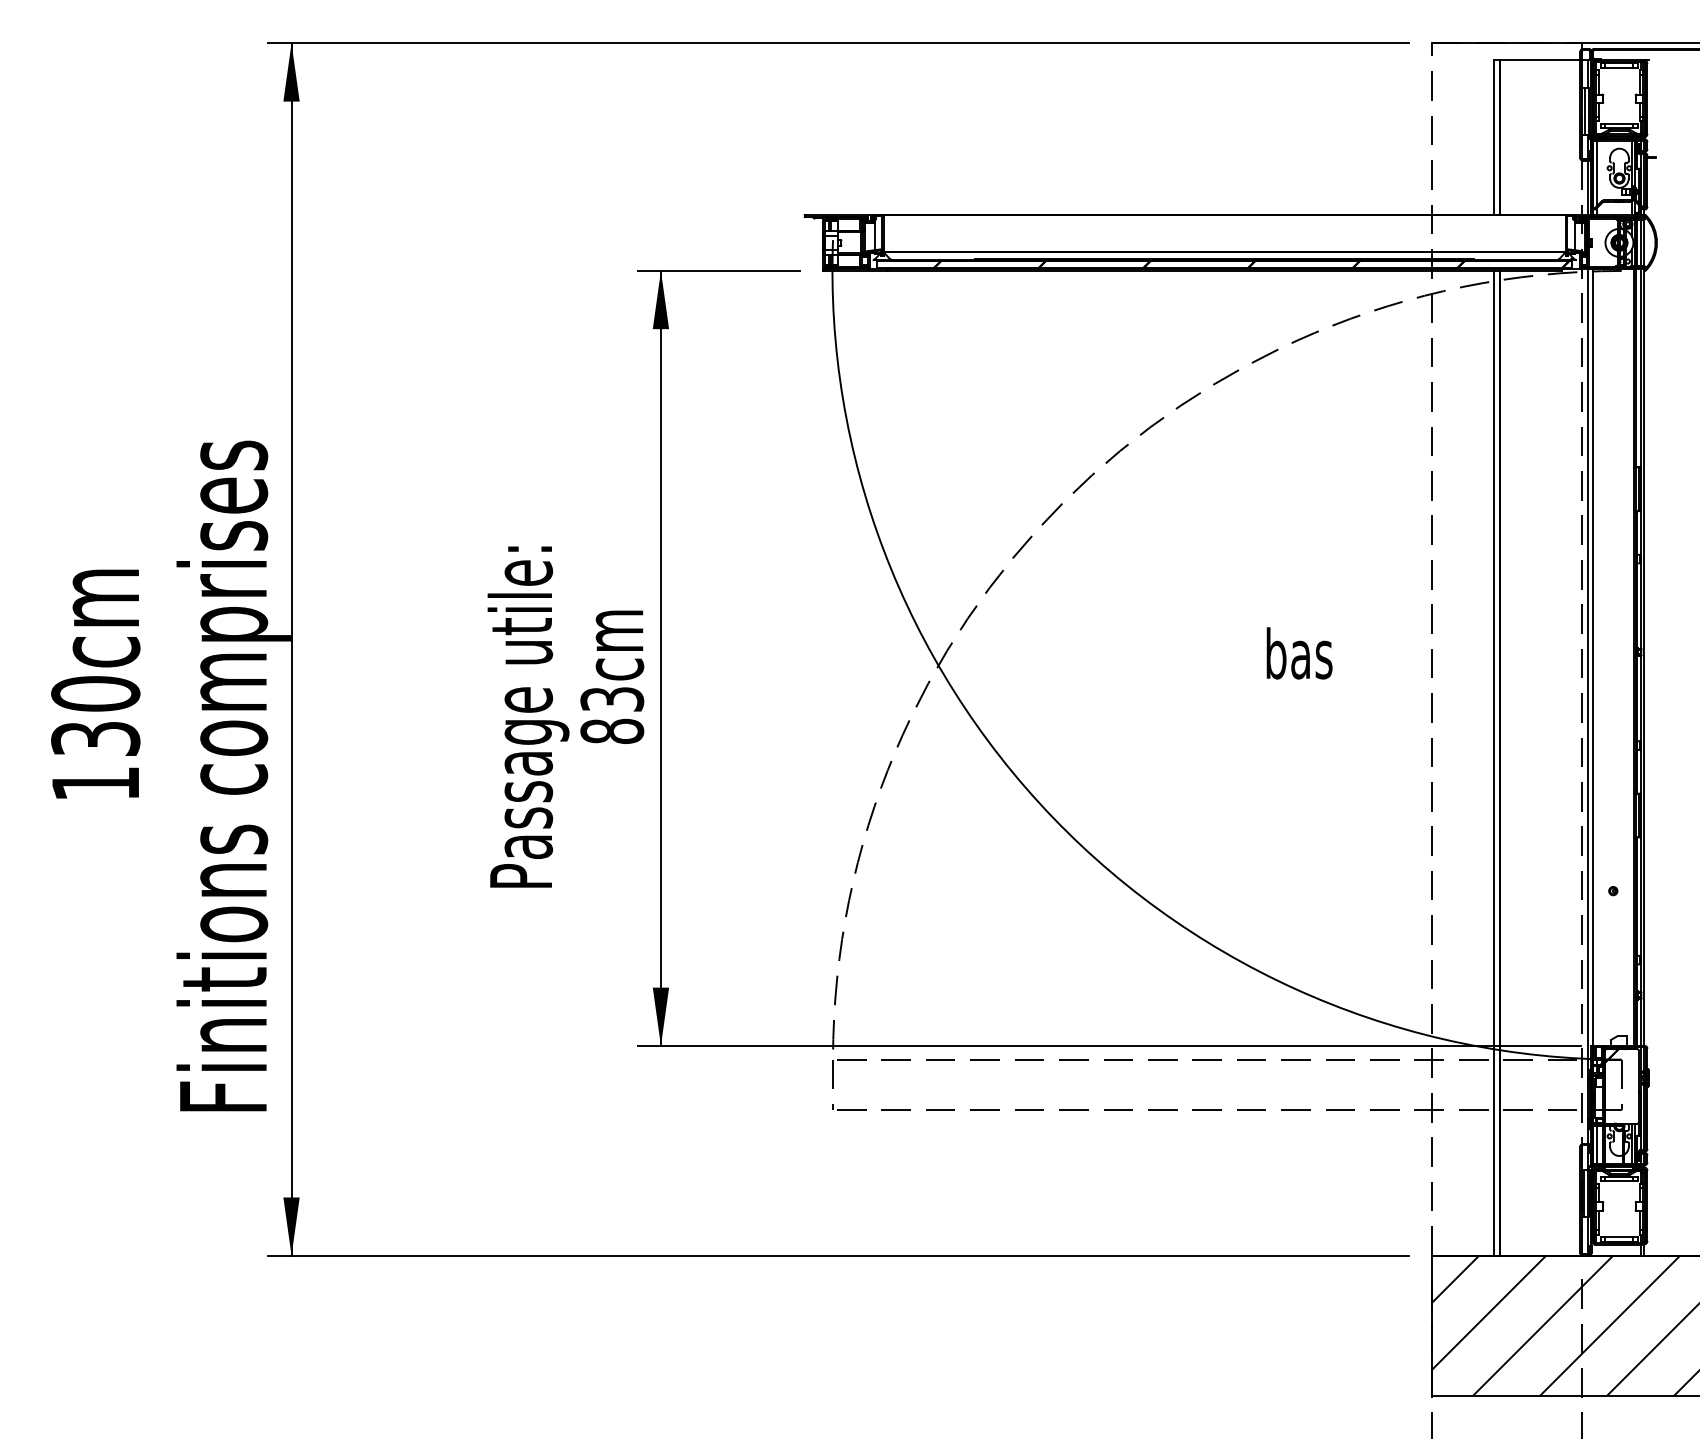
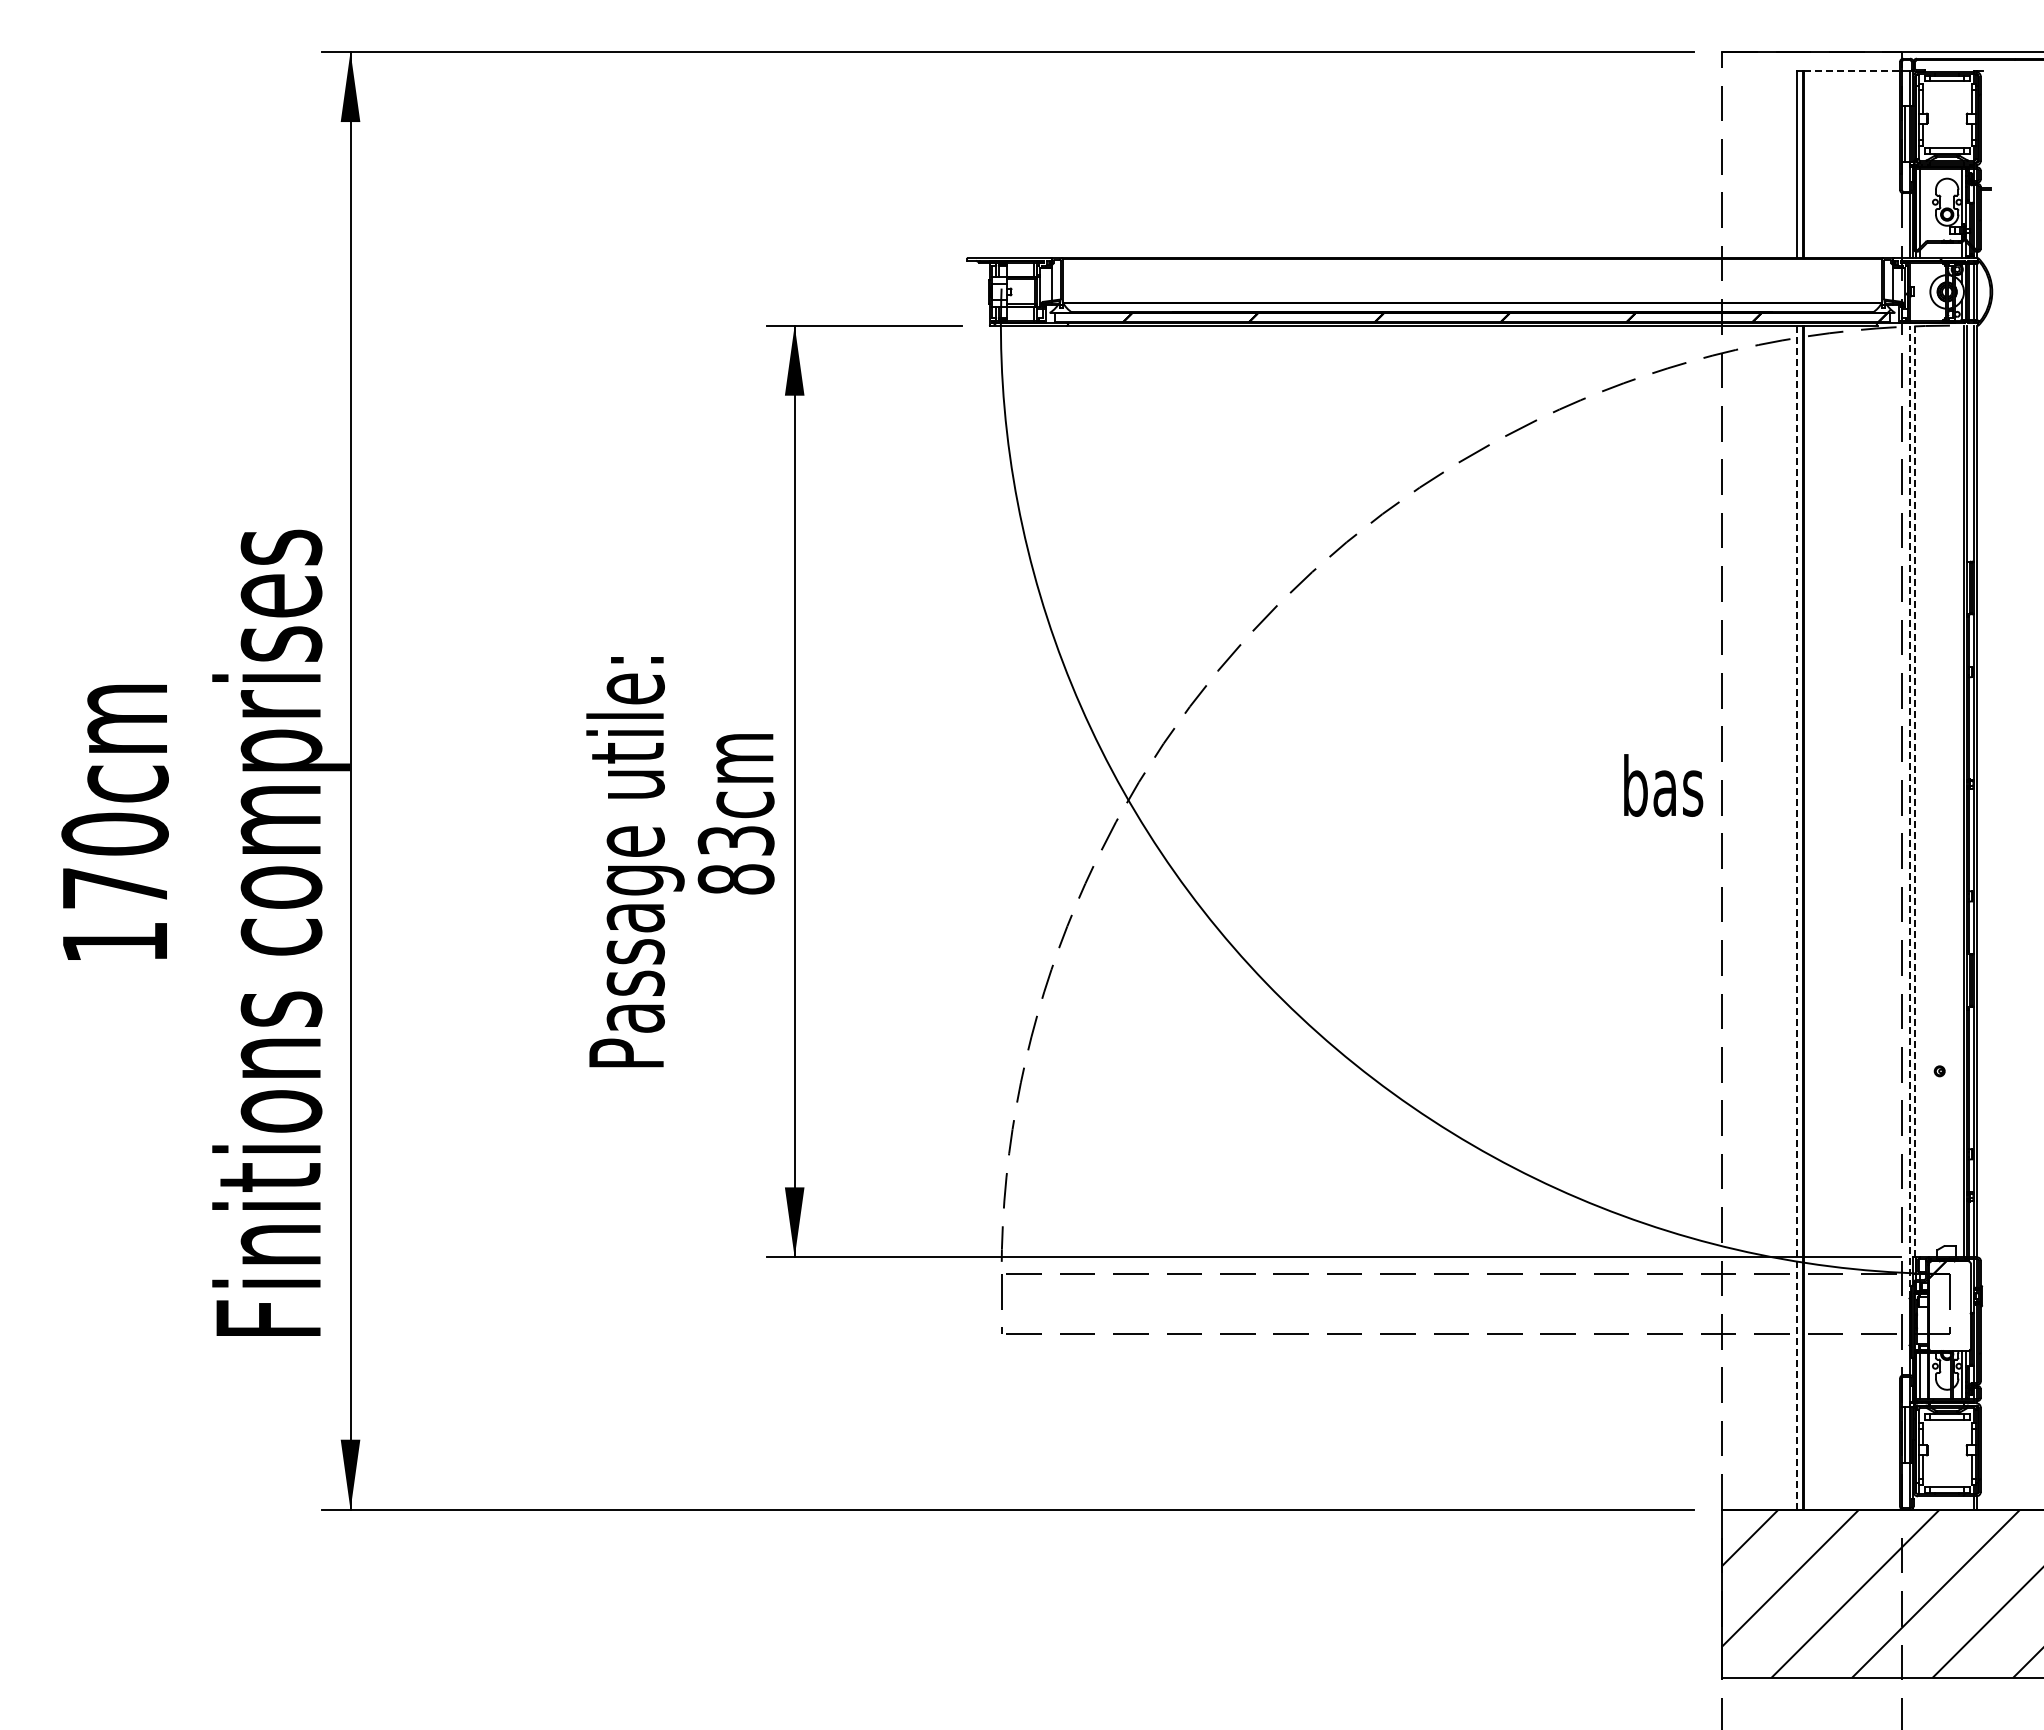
line: (1540, 59) -> (1852, 71), solid -> dashed
text: (1299, 653) -> (1663, 785), moved
line: (1593, 658) -> (1915, 791), solid -> dashed
line: (1588, 675) -> (1909, 811), solid -> dashed
text: (95, 739) -> (114, 888), 130cm -> 170cm
line: (1494, 763) -> (1796, 917), solid -> dashed

